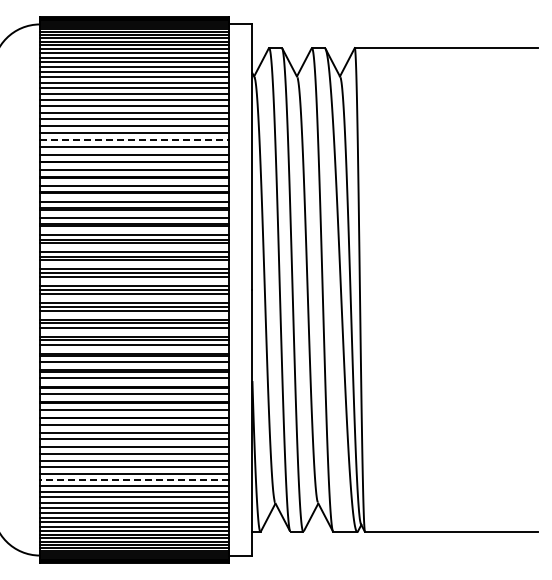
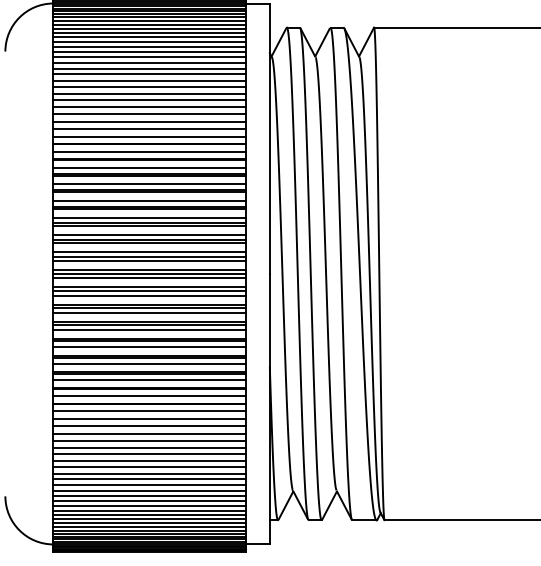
line: (134, 140) -> (149, 121), dashed -> solid
line: (133, 479) -> (148, 466), dashed -> solid

